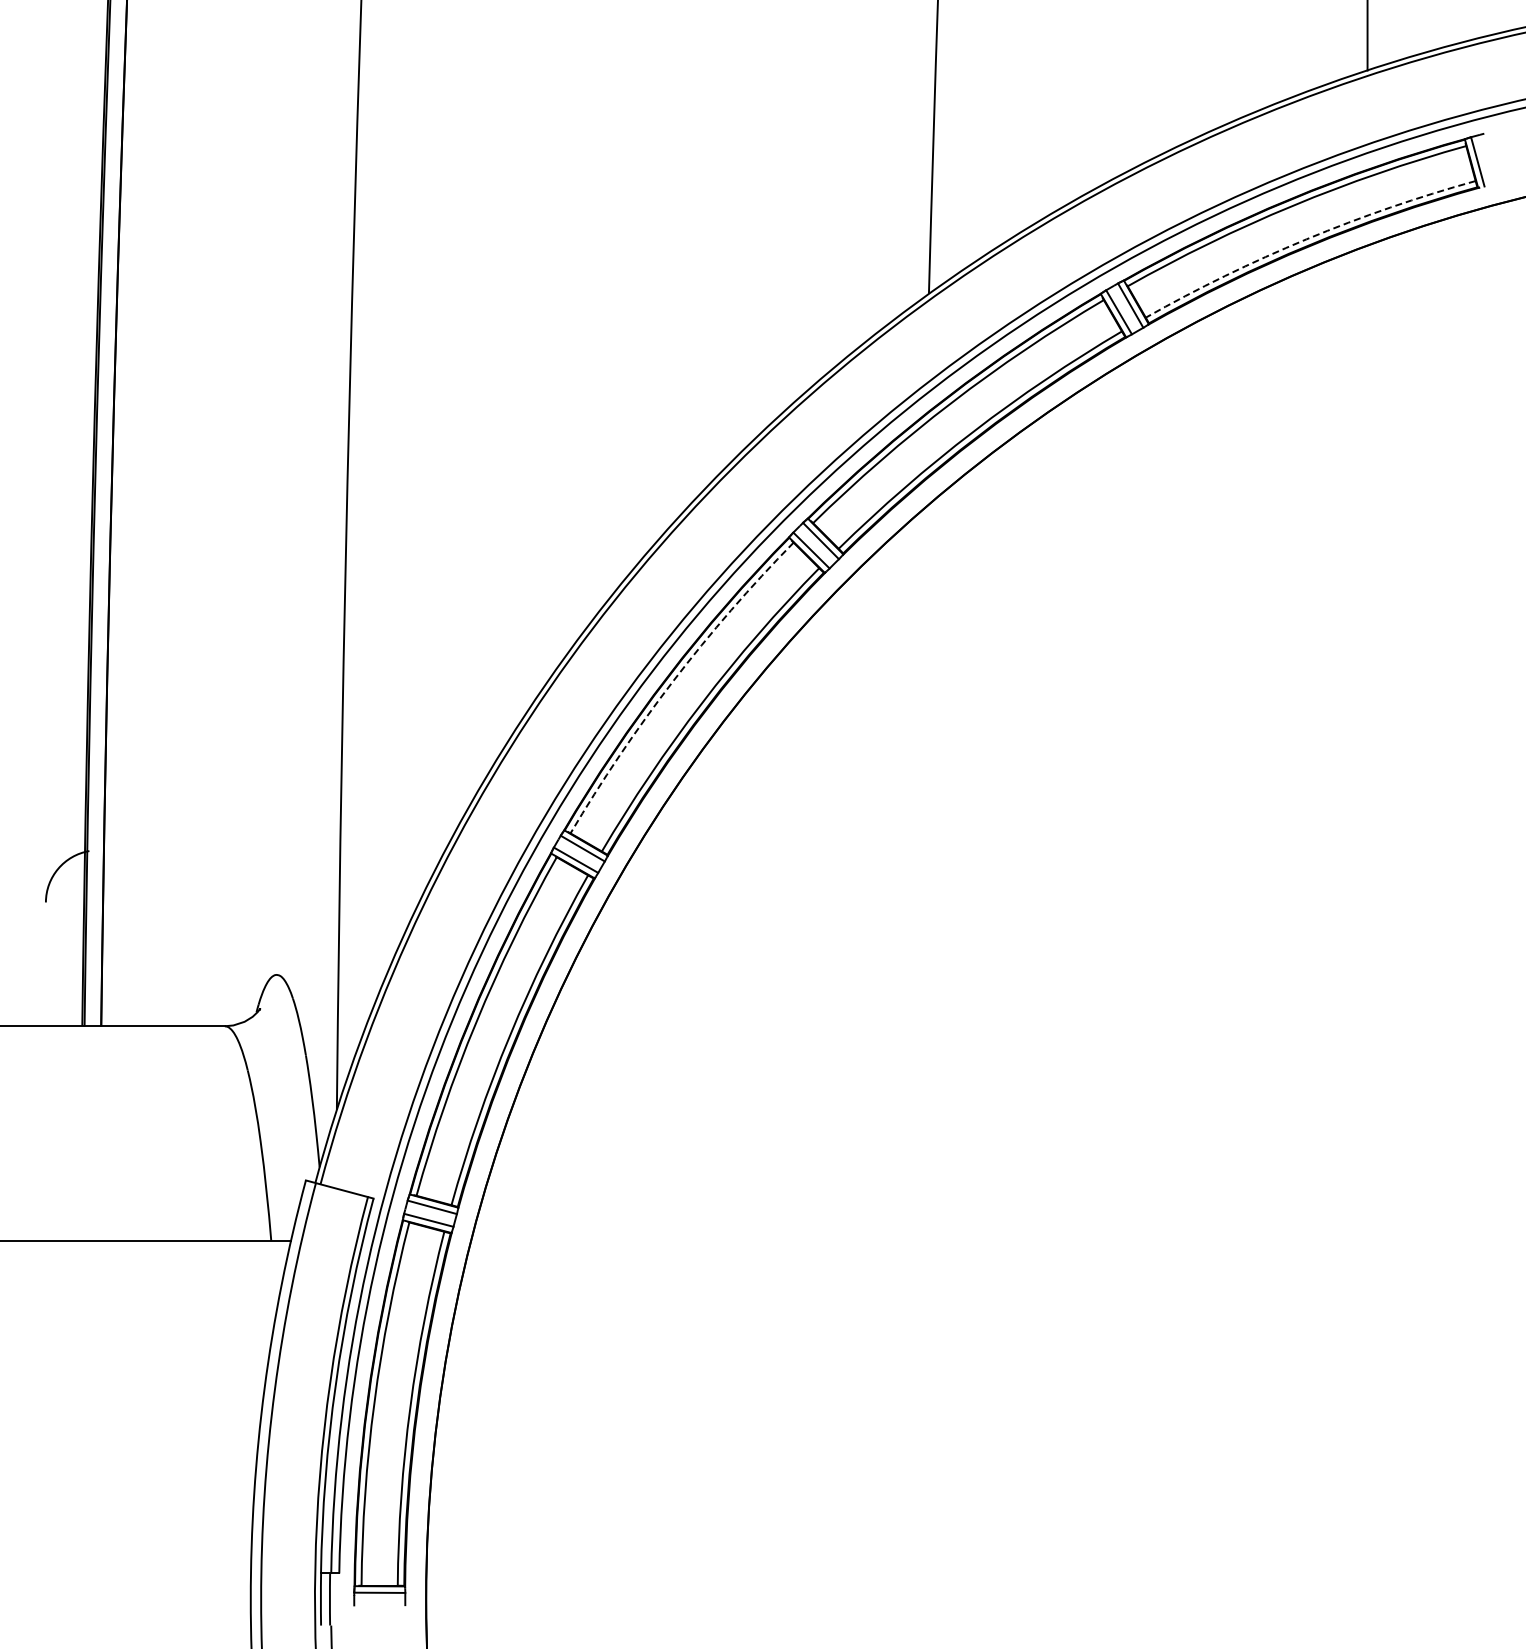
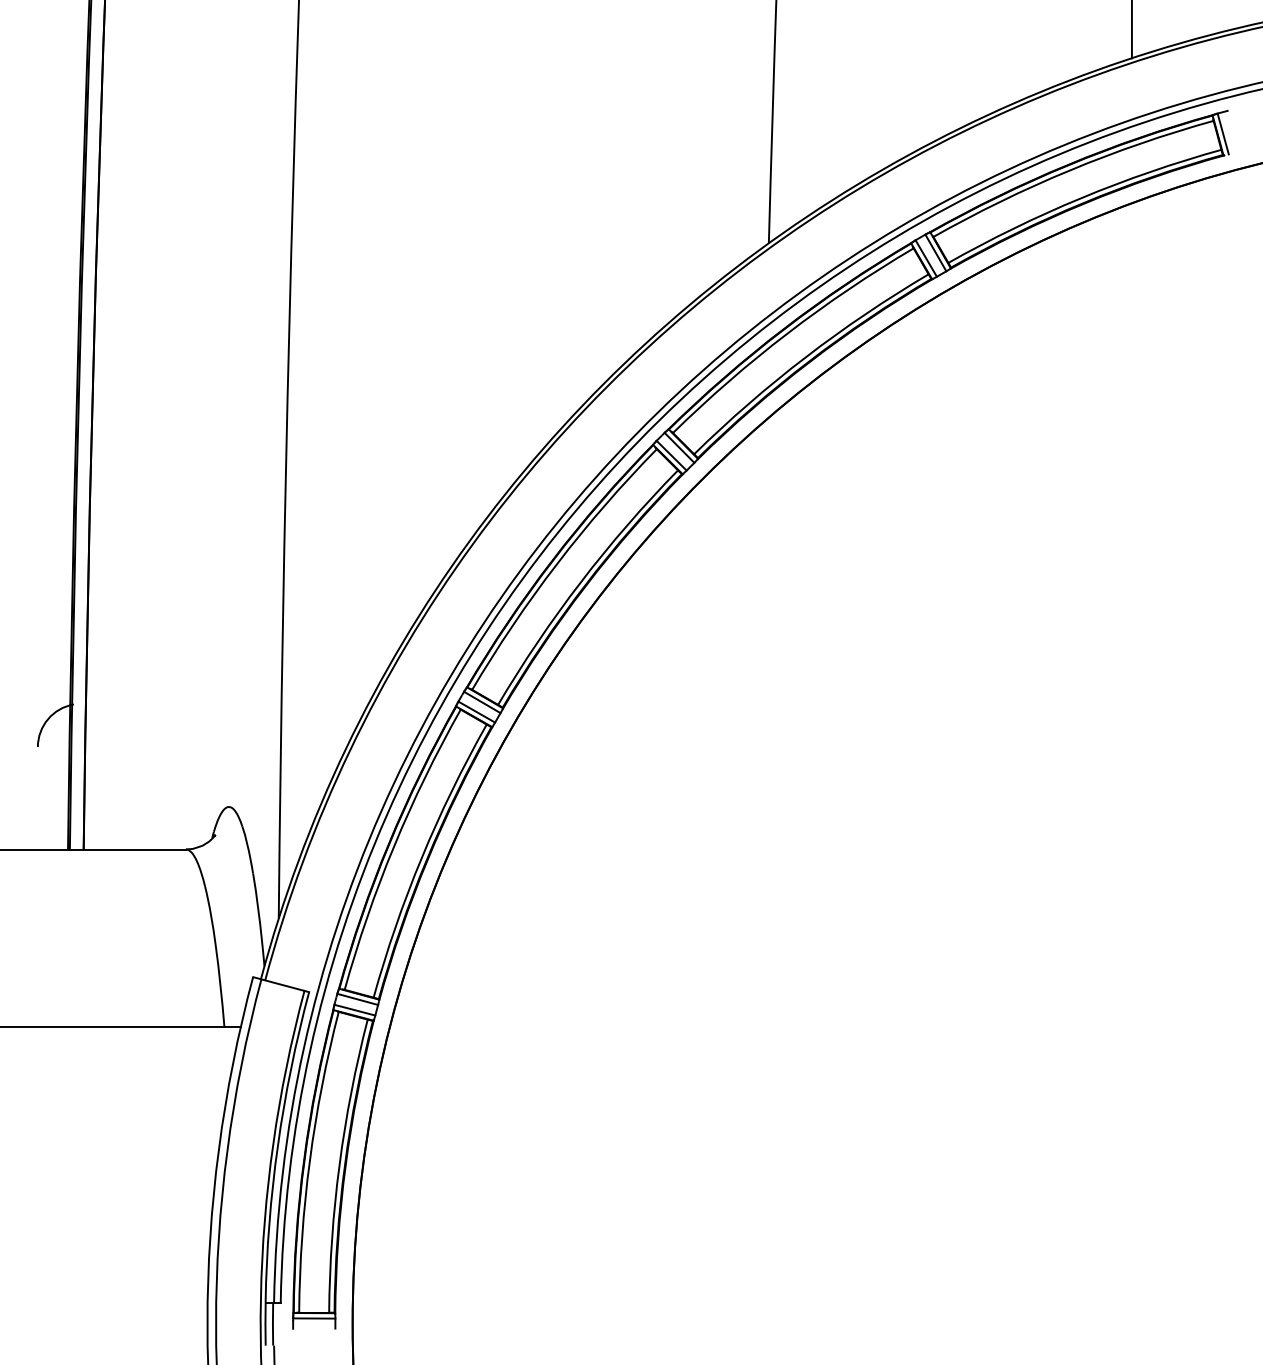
arc: (1306, 239) -> (1081, 198), dashed -> solid
arc: (673, 681) -> (557, 564), dashed -> solid

